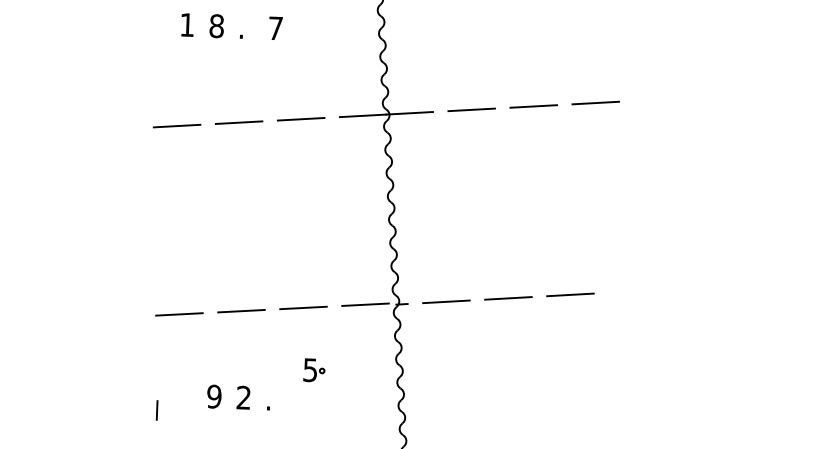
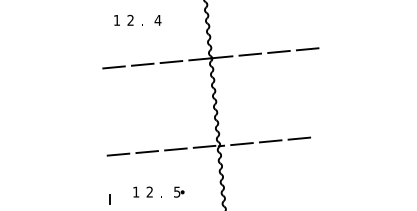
text: (216, 26) -> (130, 20), 8 -> 2
text: (274, 28) -> (157, 20), 7 -> 4
part: (315, 368) -> (179, 191), moved
text: (213, 395) -> (135, 191), 9 -> 1

